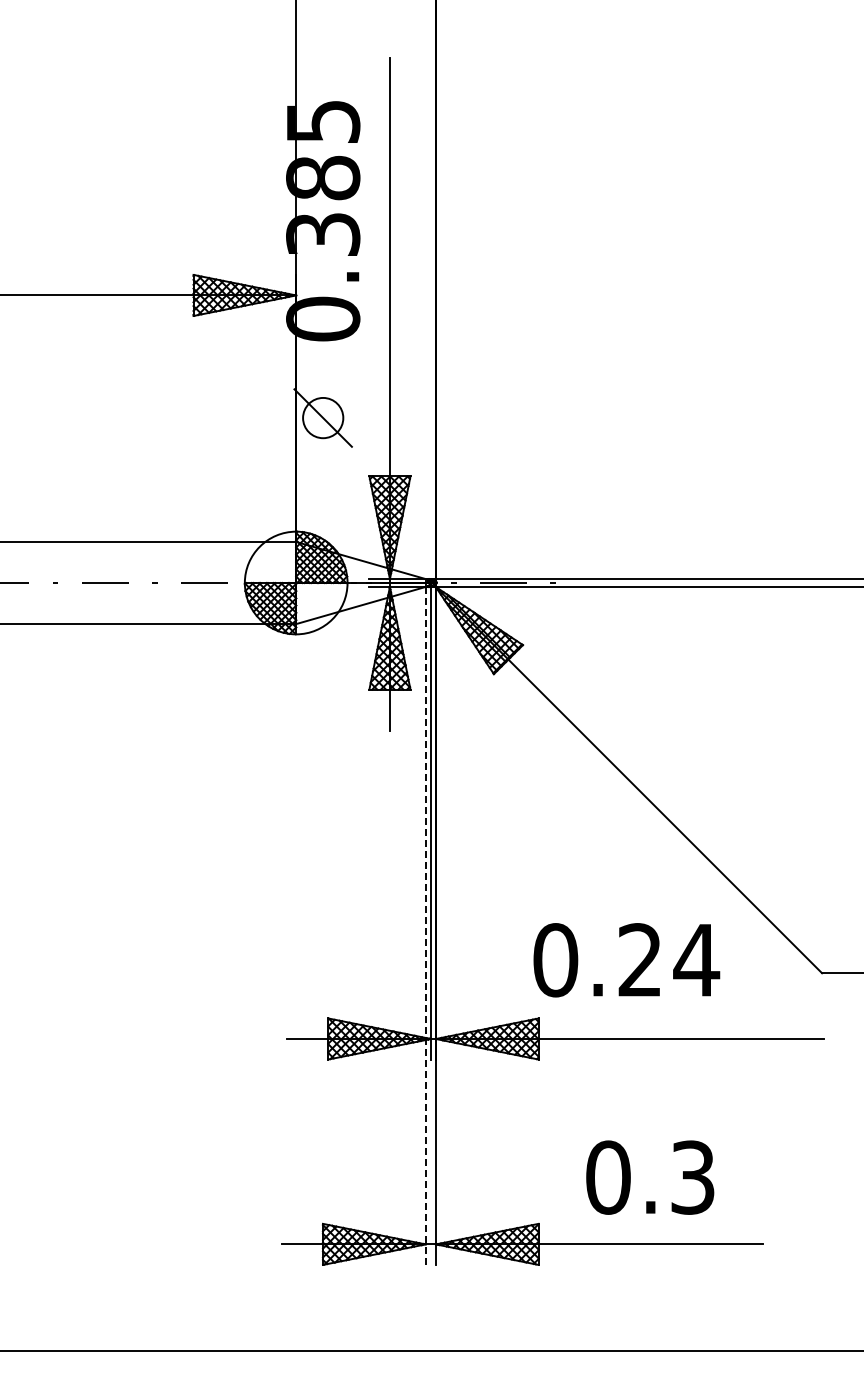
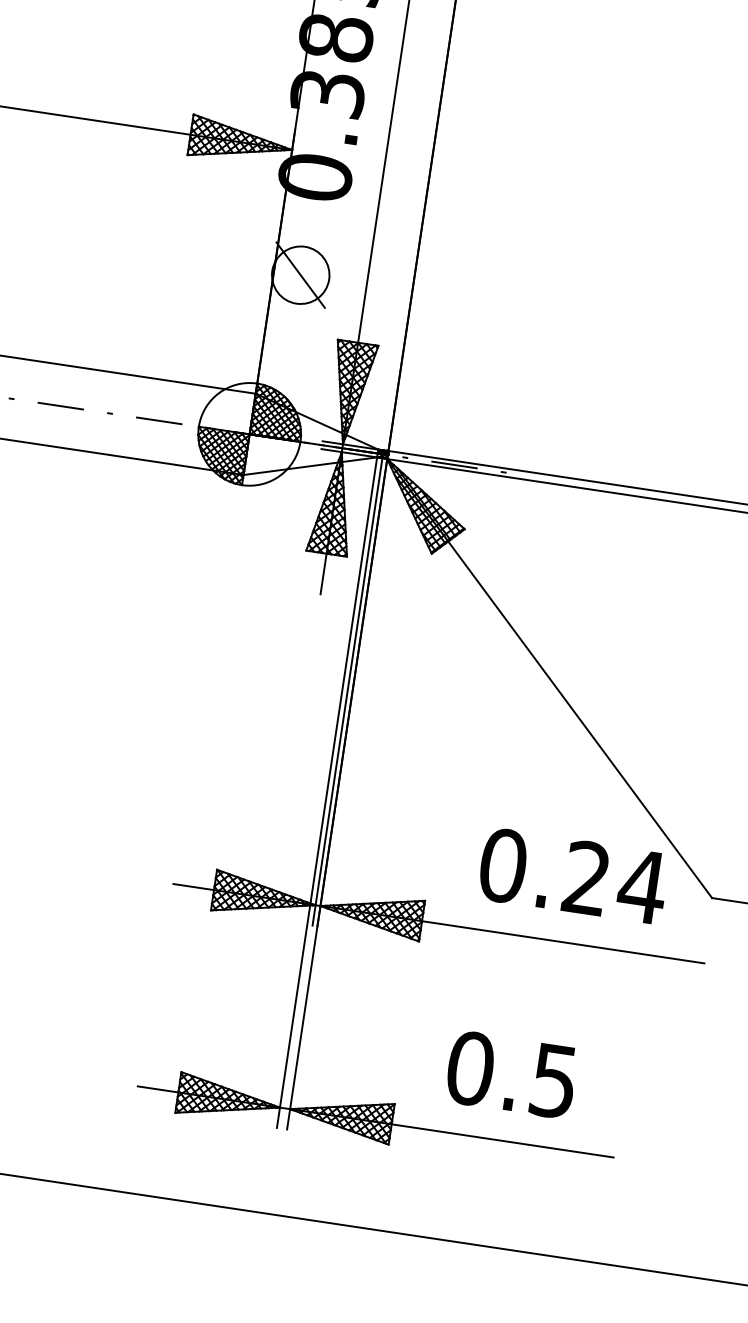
circle: (322, 417) -> (300, 274), size x1.43
line: (425, 925) -> (326, 792), dashed -> solid
text: (626, 960) -> (573, 876), moved
text: (693, 1177) -> (554, 1081), 0.3 -> 0.5

